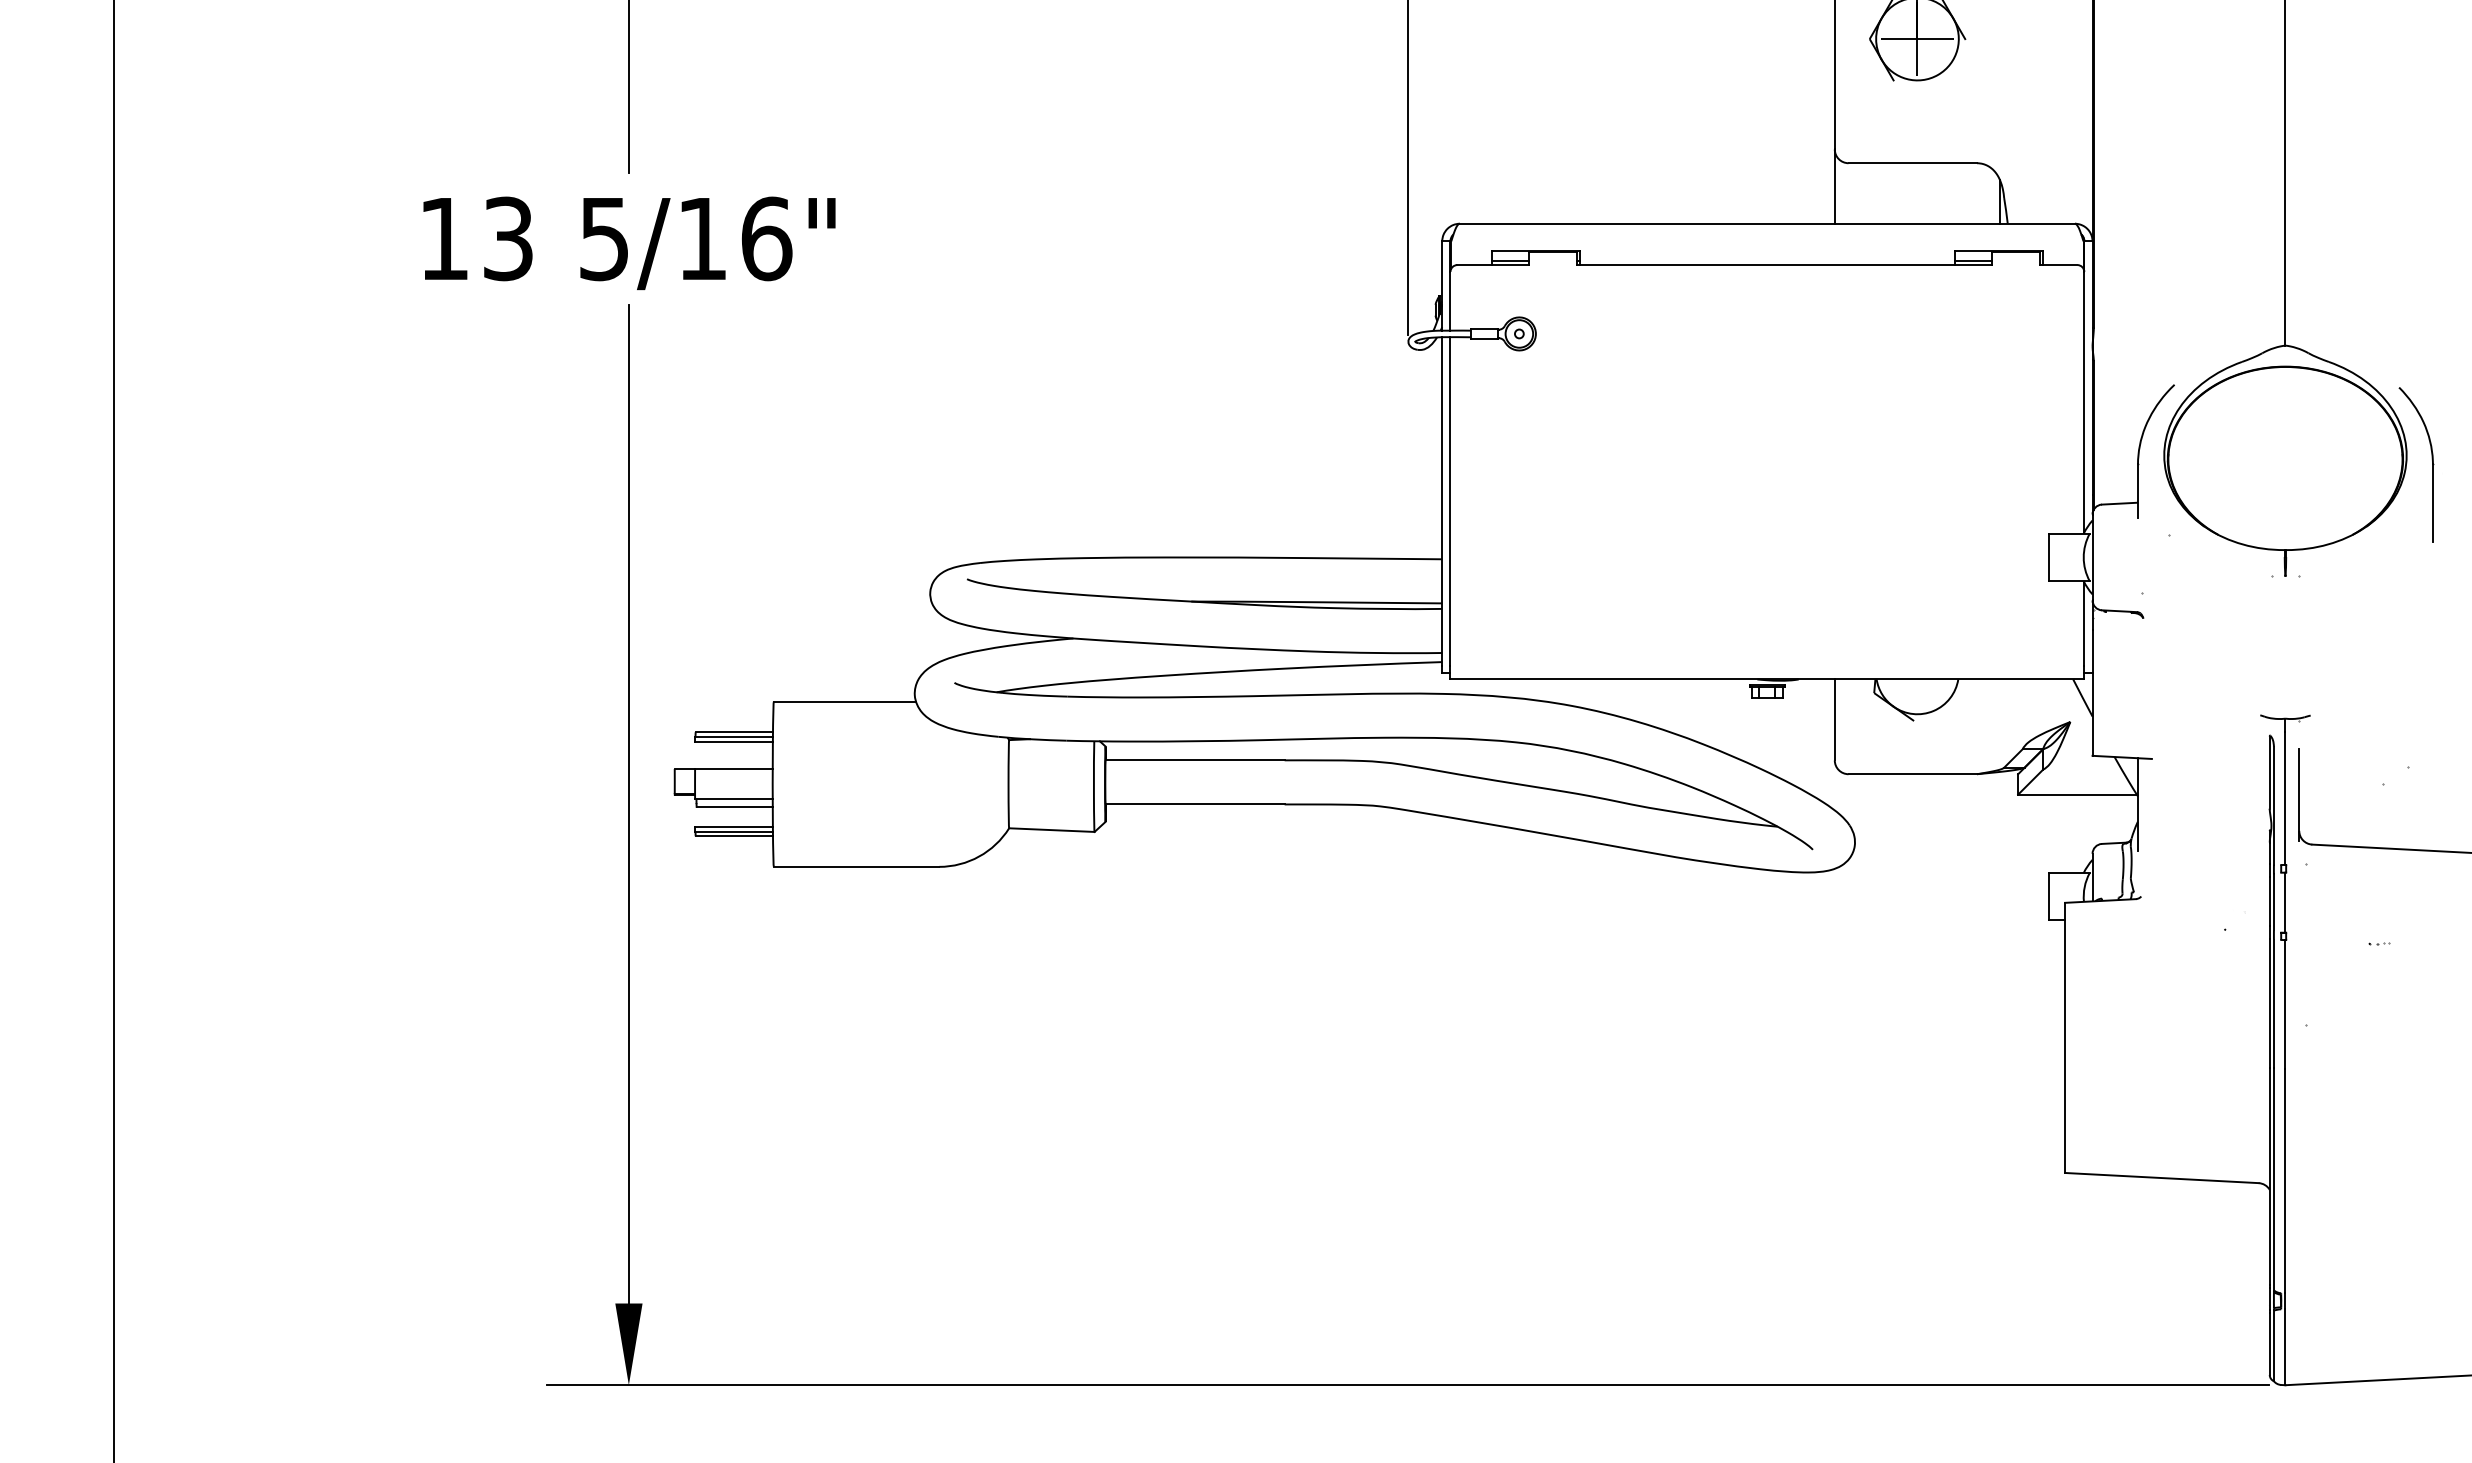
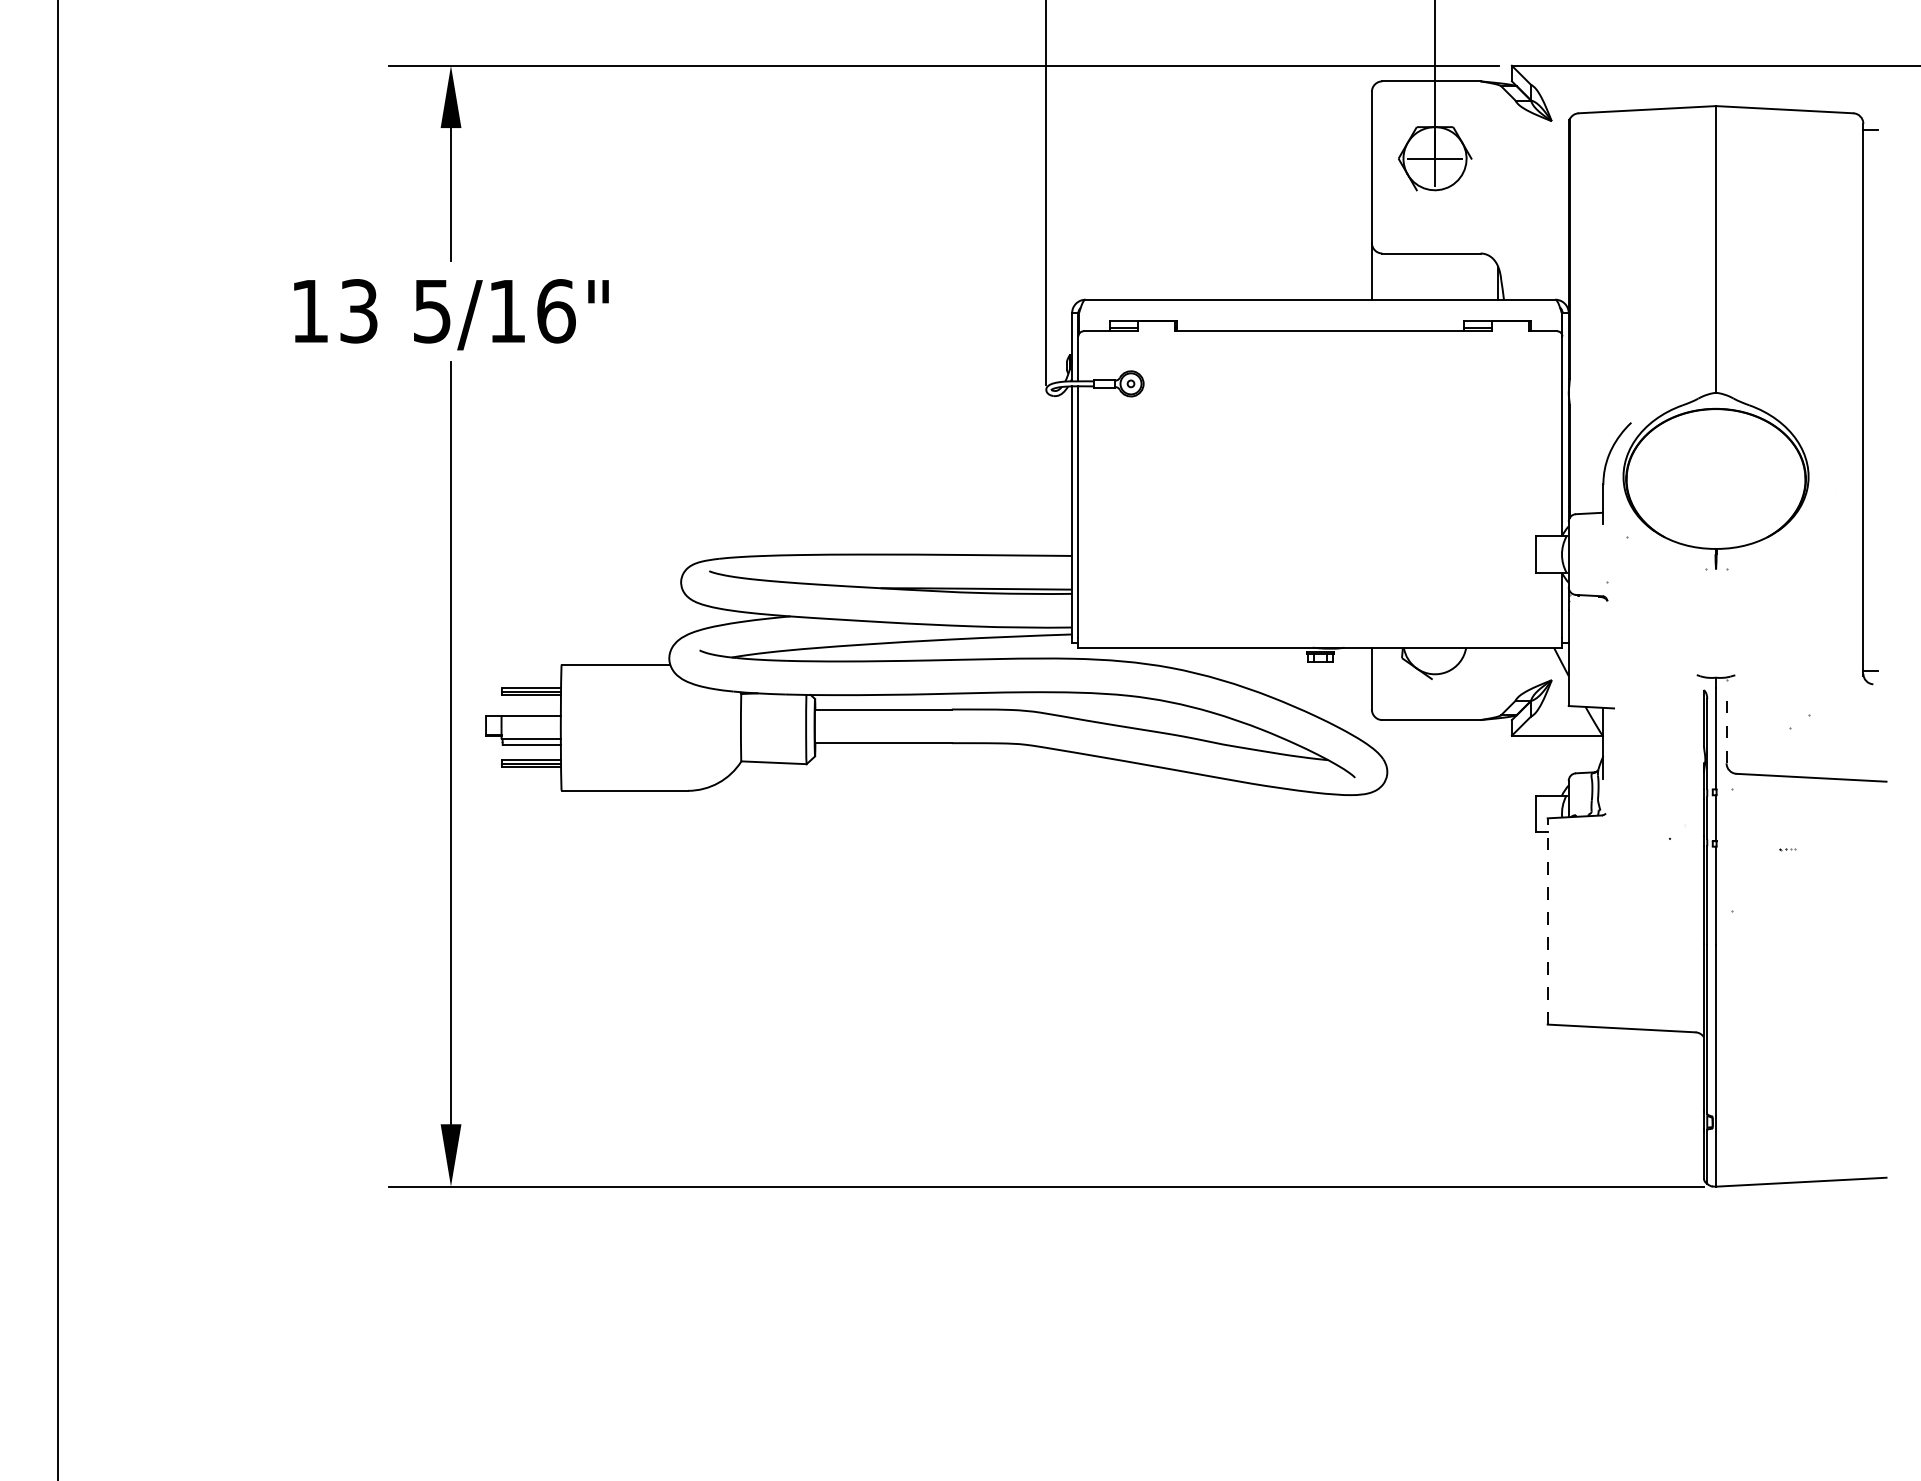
part: (2431, 464) -> (1827, 483), removed
line: (2299, 795) -> (1726, 736), solid -> dashed
line: (2064, 1036) -> (1547, 920), solid -> dashed

